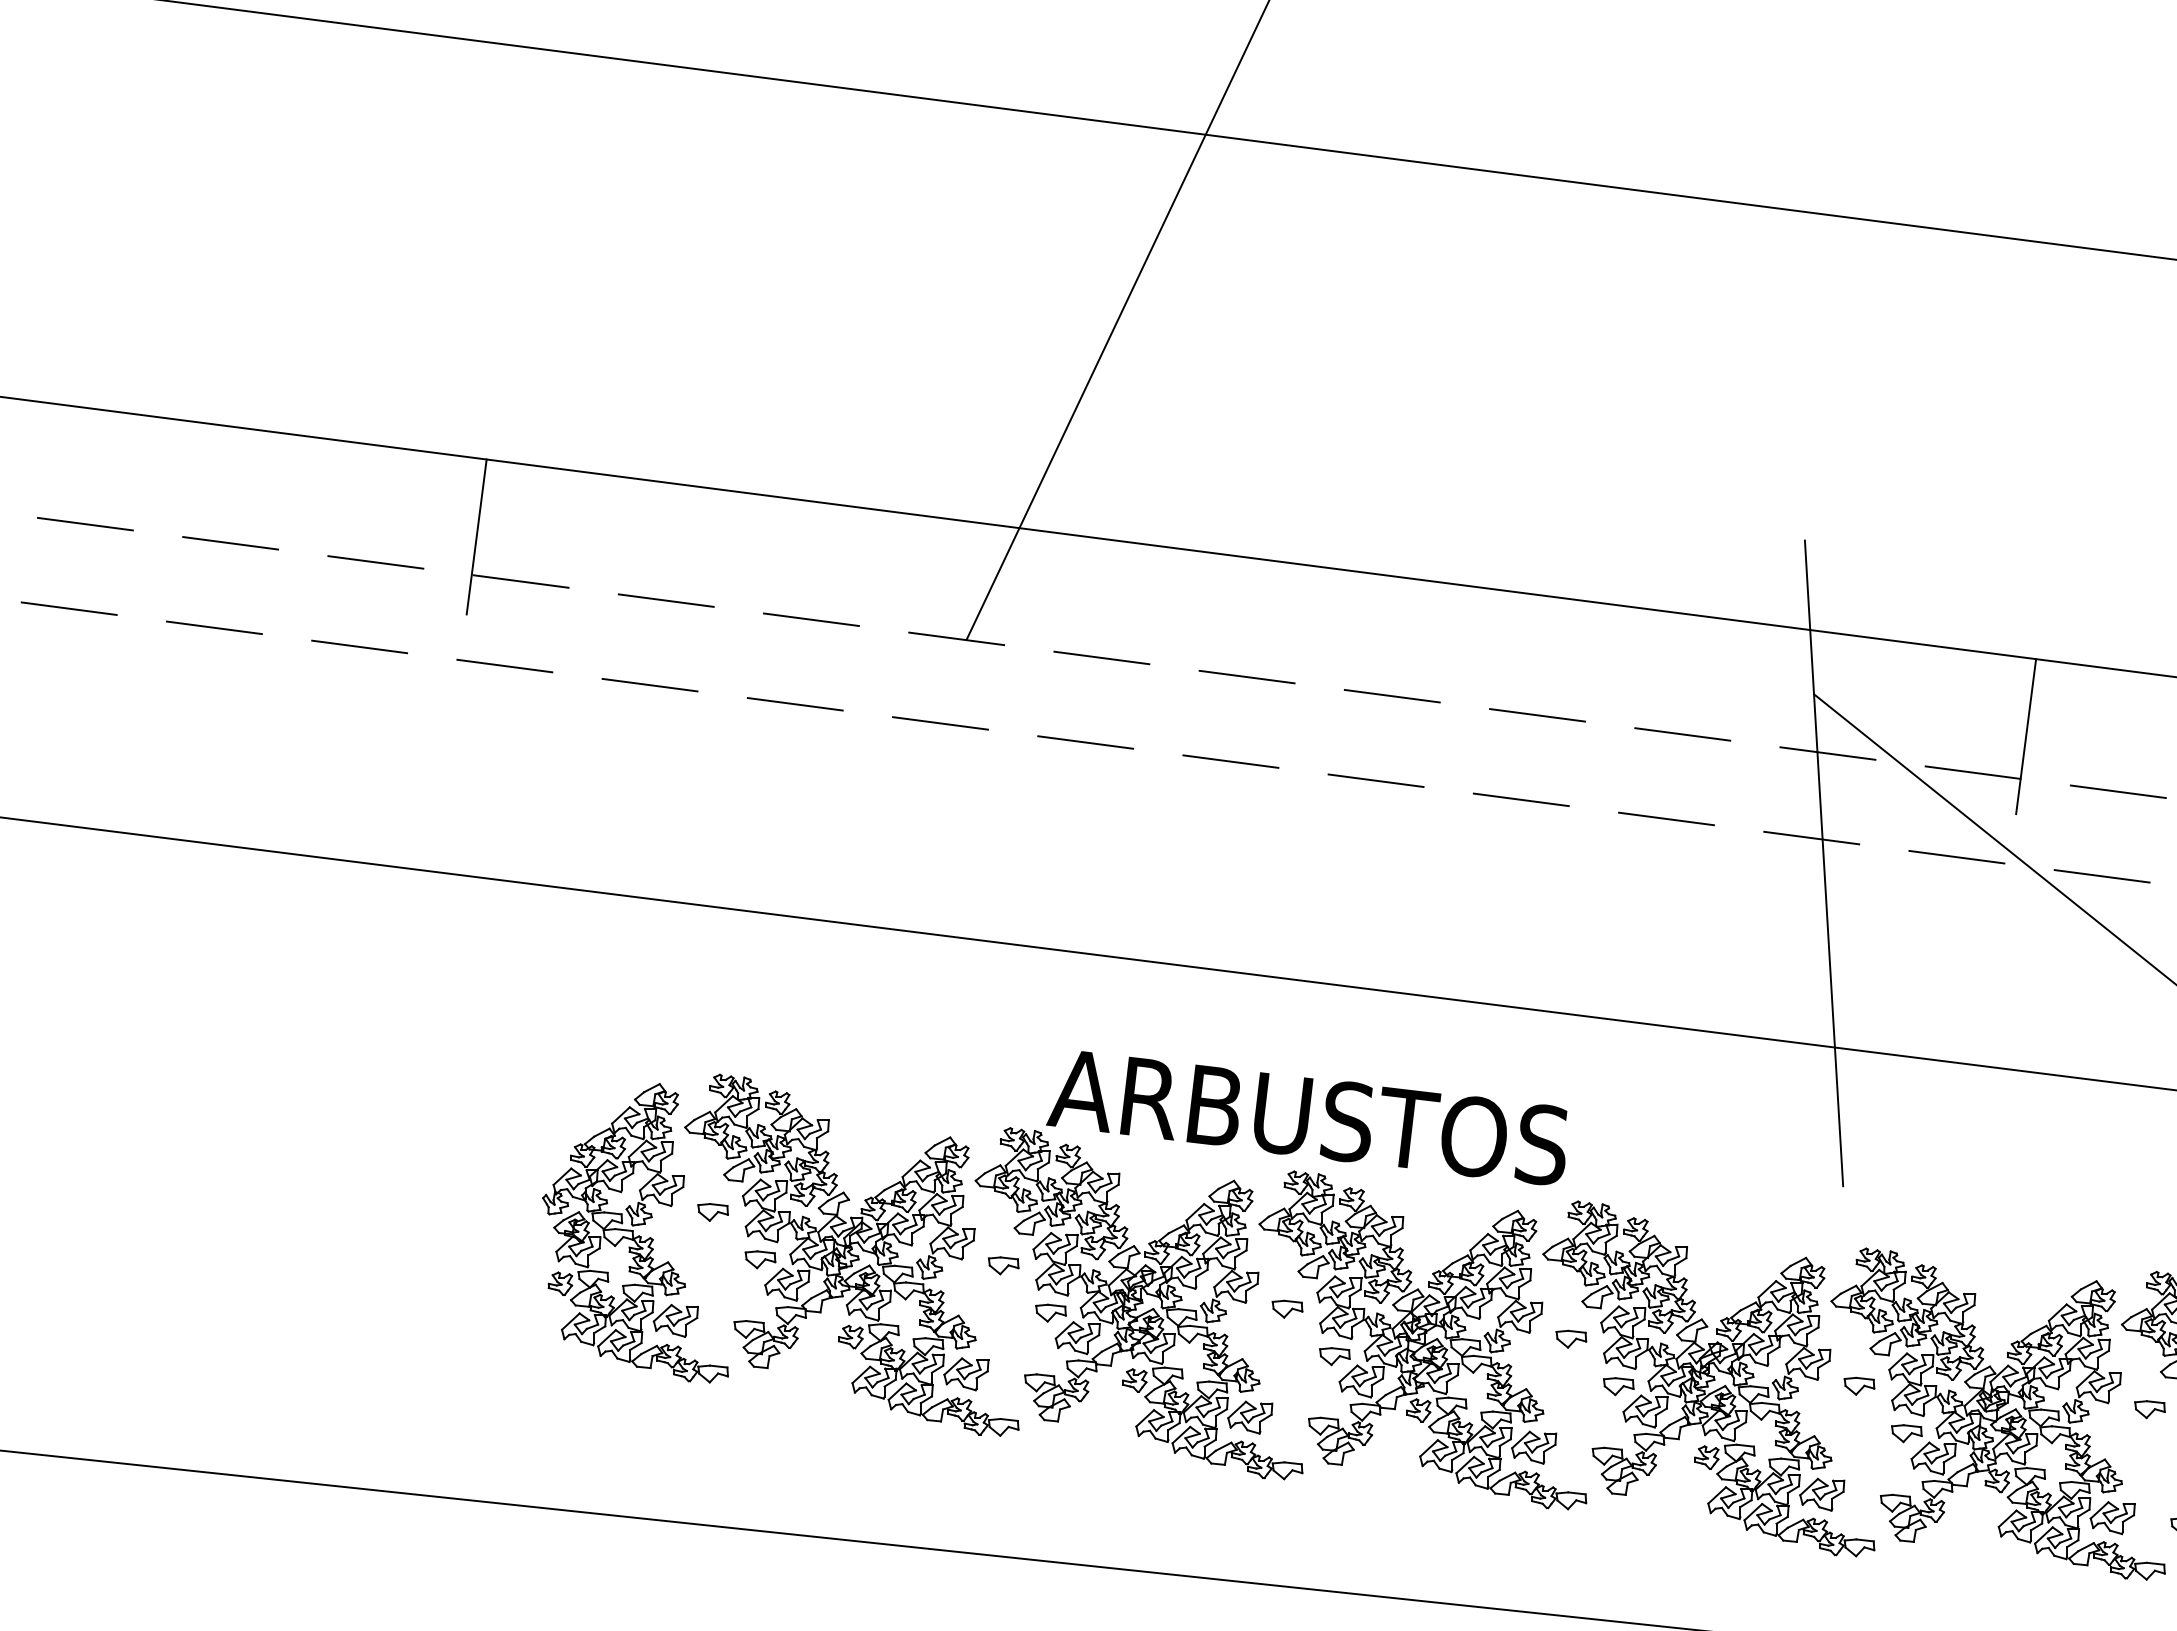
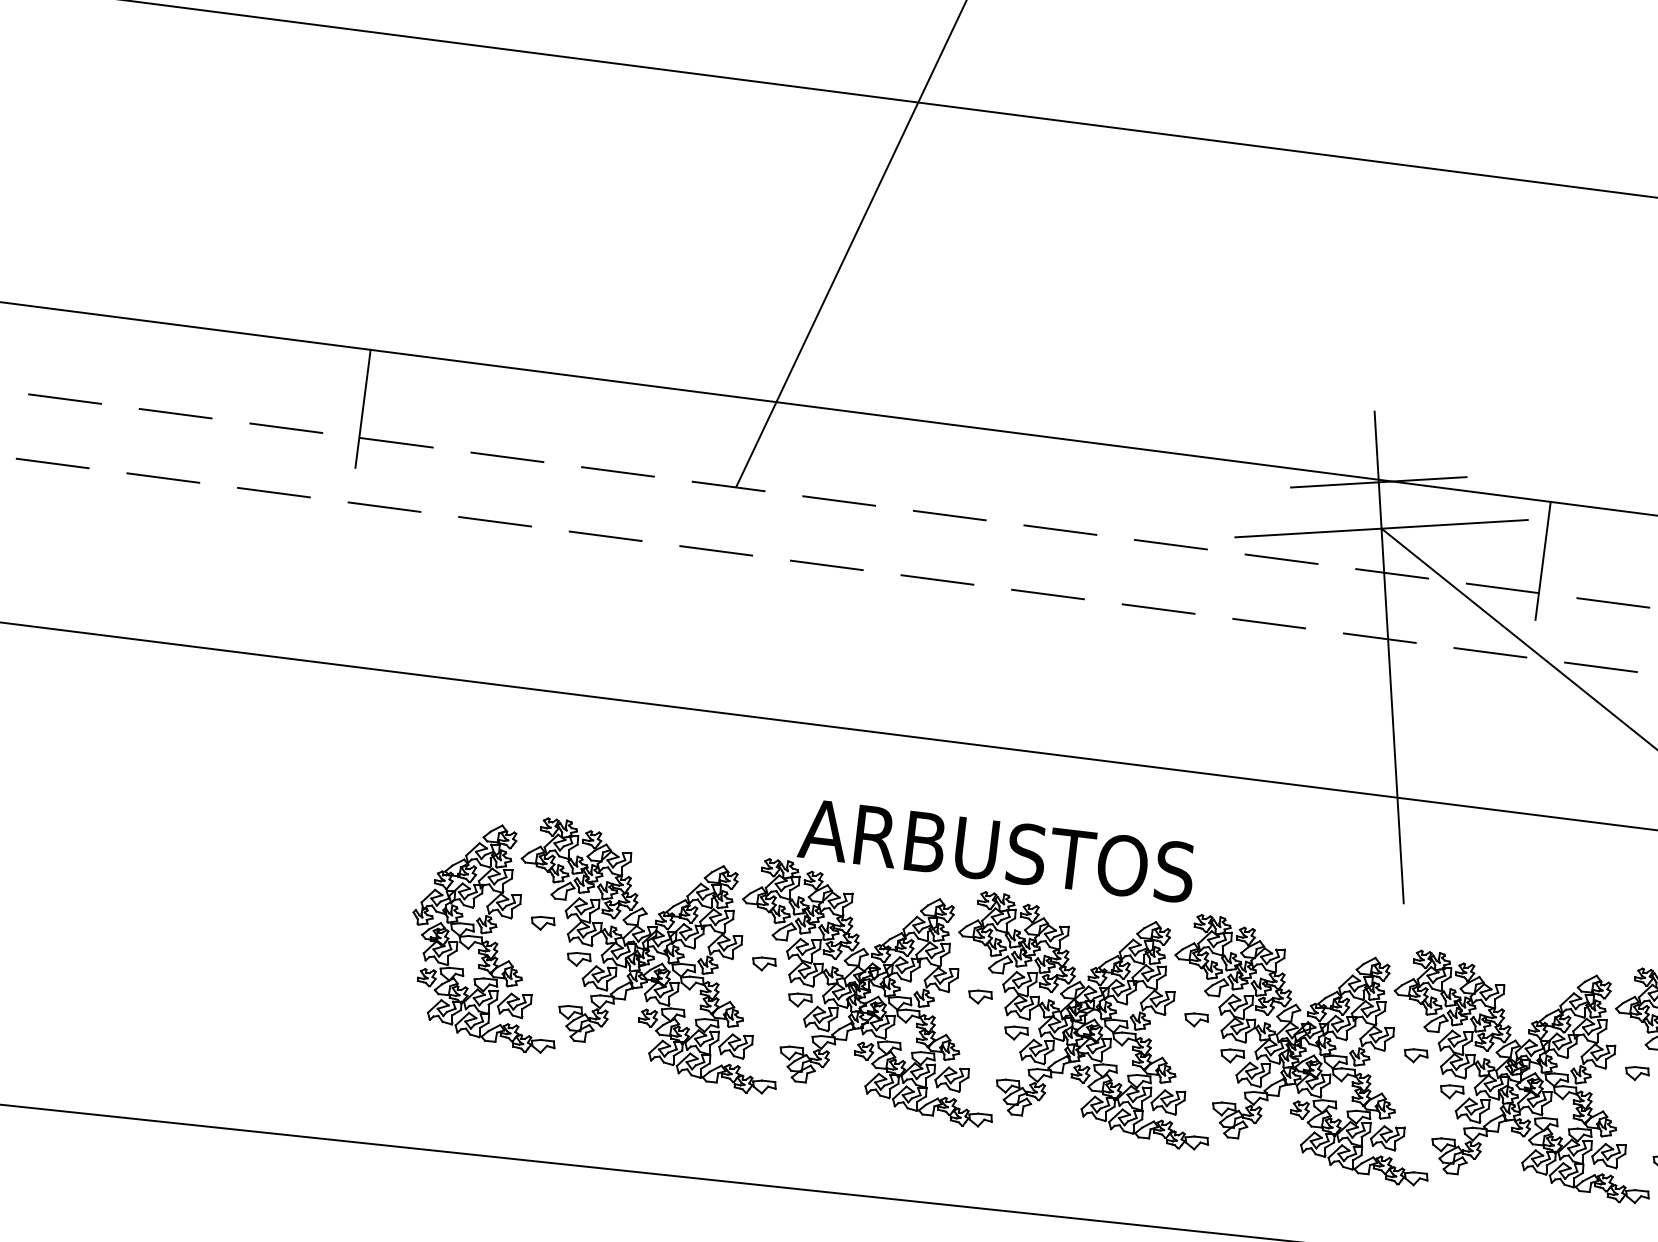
line: (1810, 633) -> (1378, 482), added
line: (1814, 693) -> (1381, 528), added

